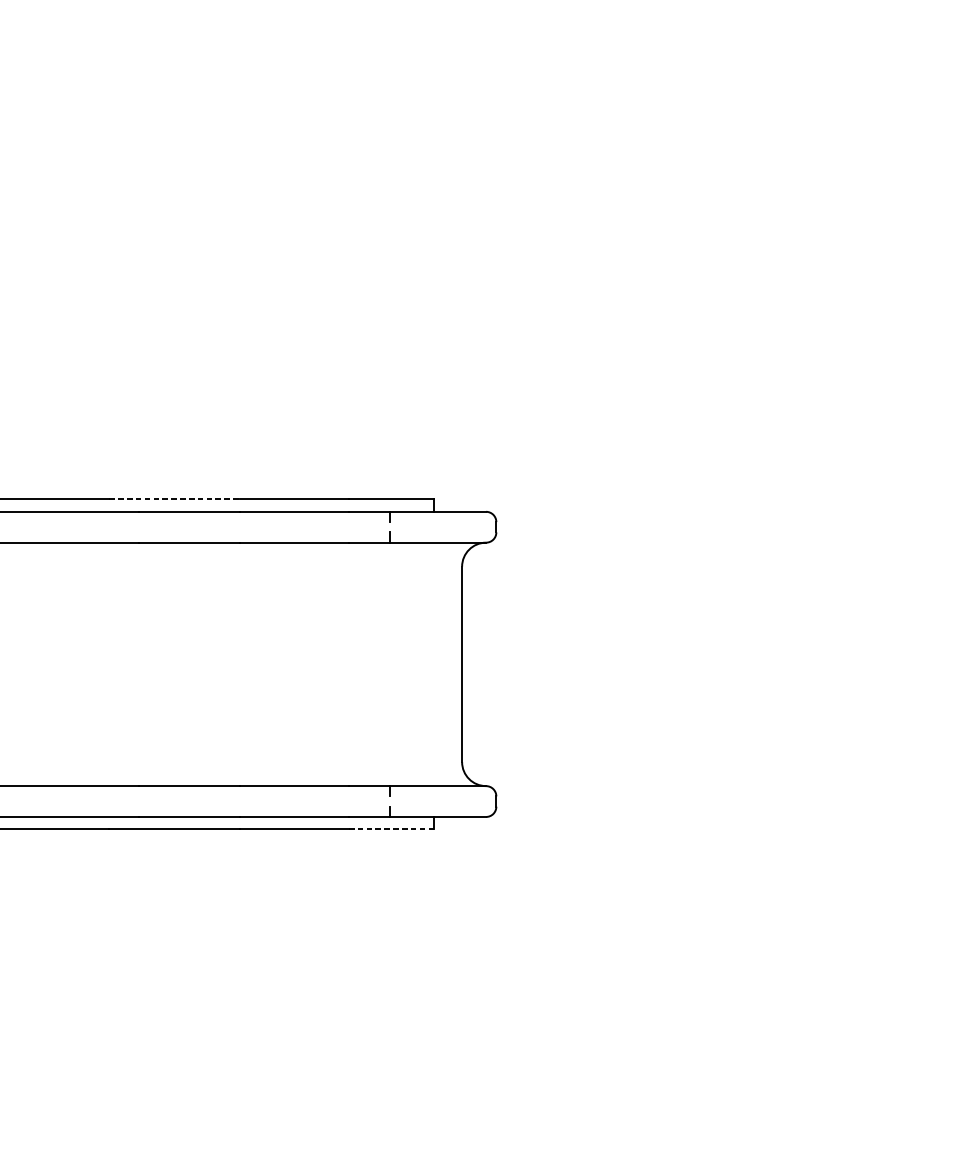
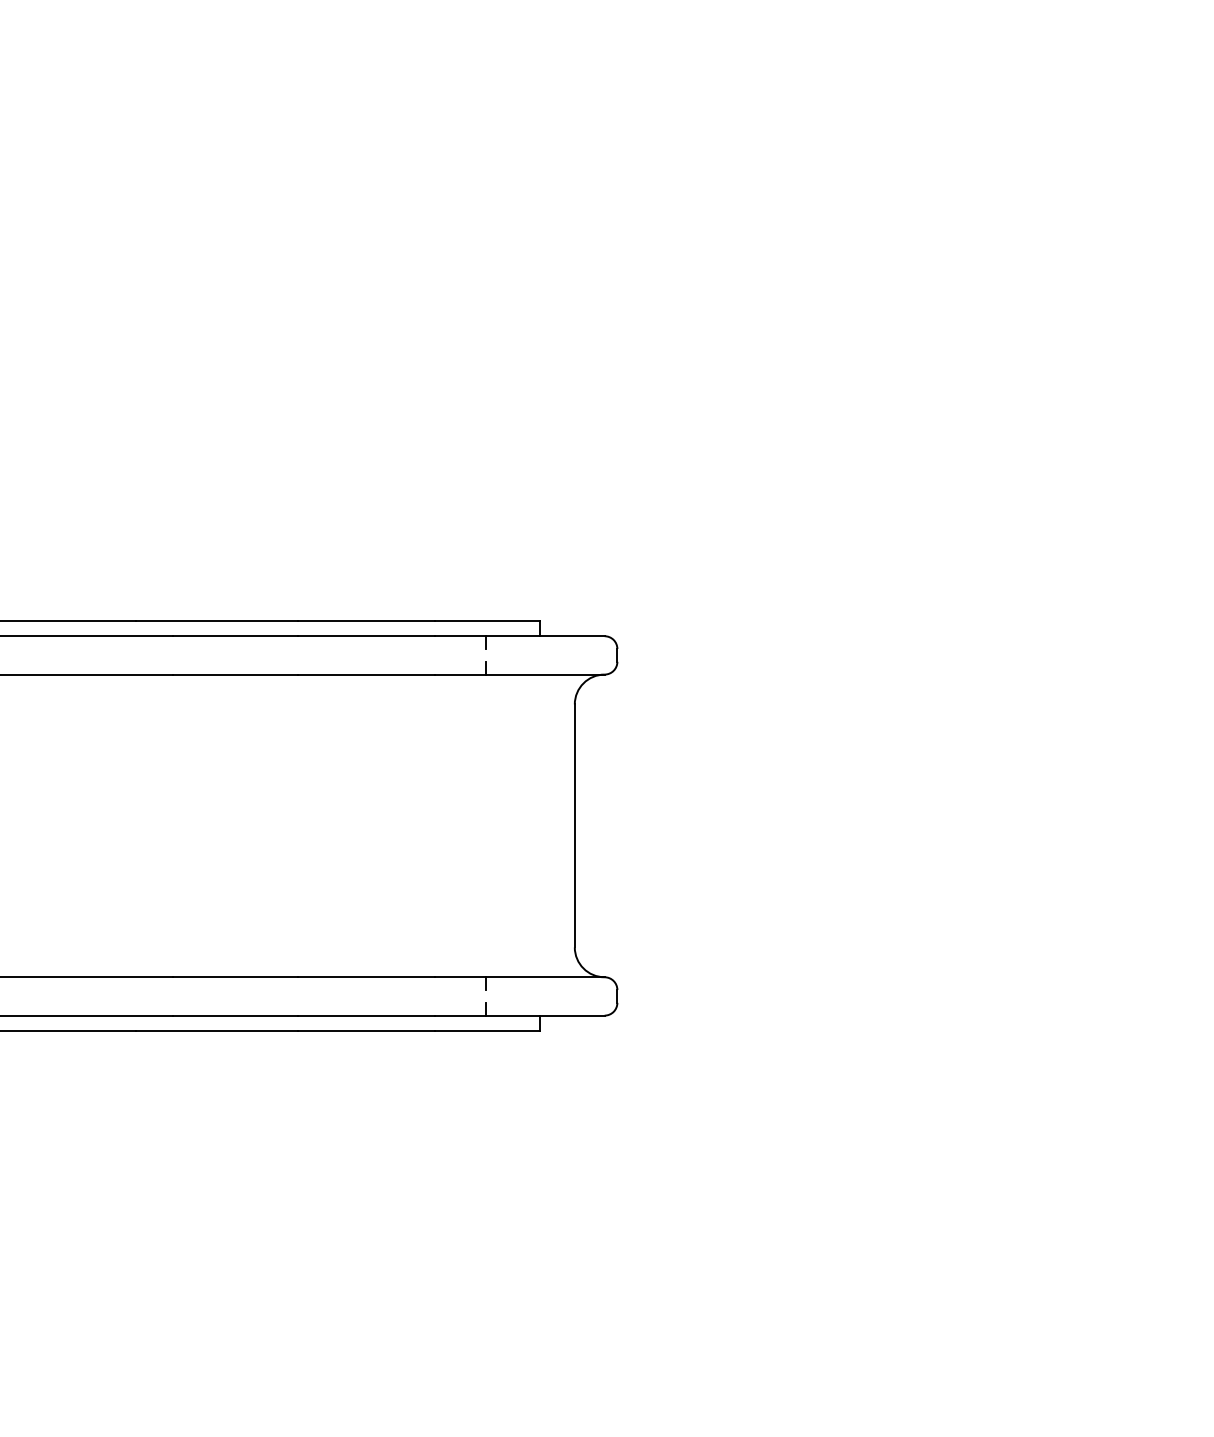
line: (174, 499) -> (217, 620), dashed -> solid
line: (391, 828) -> (487, 1030), dashed -> solid

